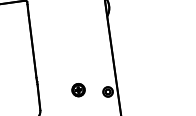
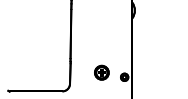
part: (78, 89) -> (101, 72), size x1.43

